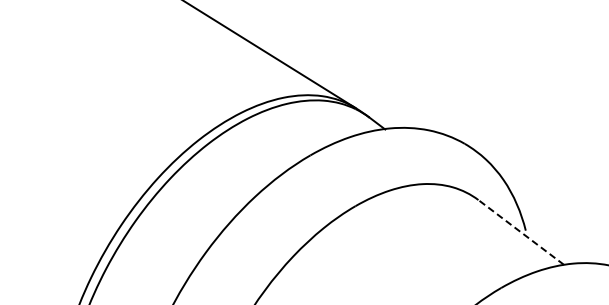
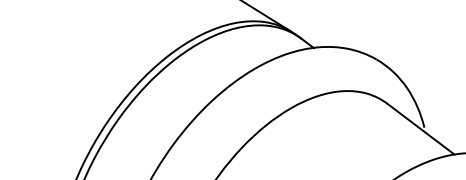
line: (521, 232) -> (421, 129), dashed -> solid

